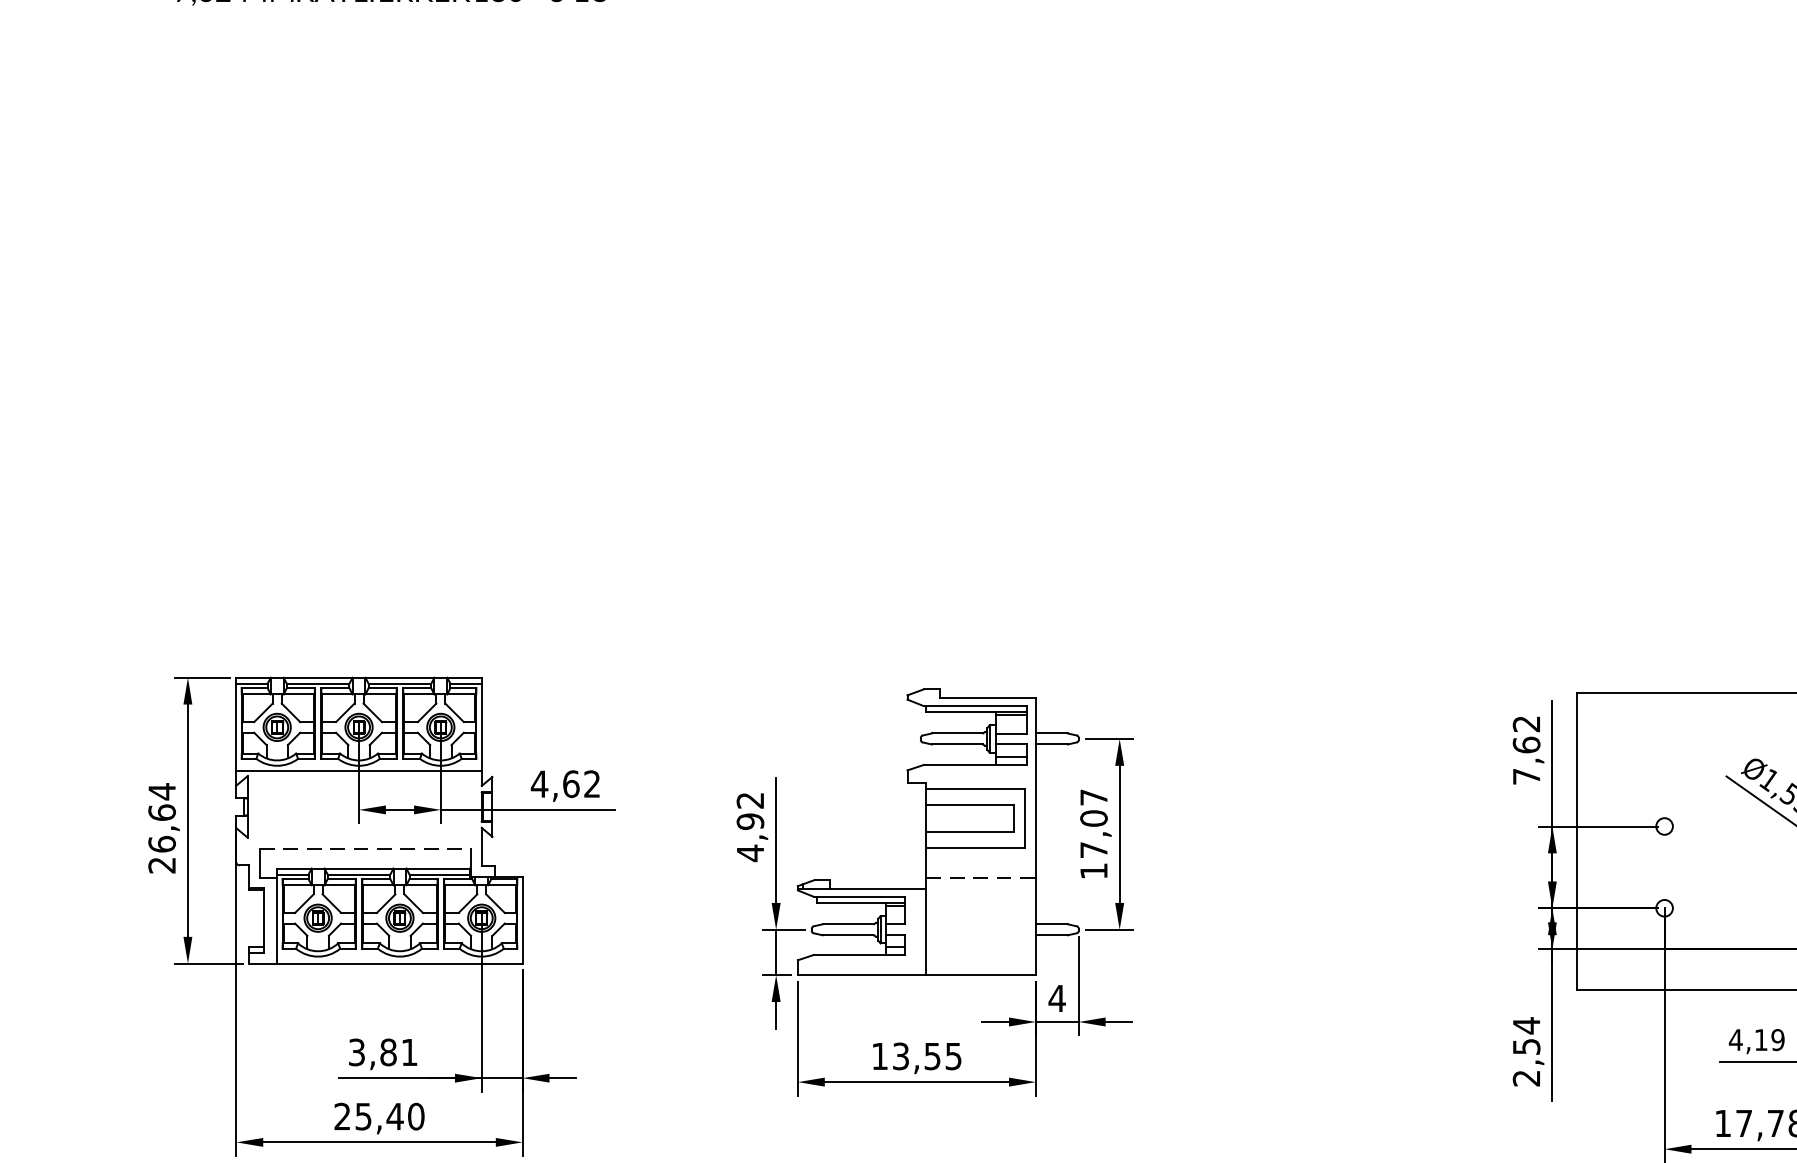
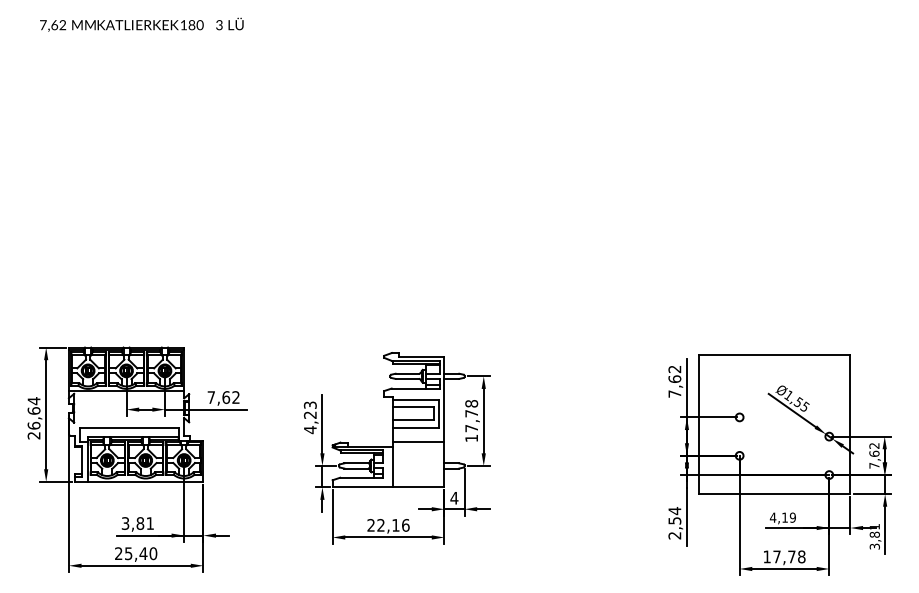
text: (539, 784) -> (211, 397), 4,62 -> 7,62
text: (1093, 807) -> (471, 408), 17,07 -> 17,78
text: (750, 811) -> (310, 410), 4,92 -> 4,23
line: (365, 850) -> (129, 428), dashed -> solid
line: (980, 877) -> (418, 441), dashed -> solid
text: (916, 1056) -> (388, 525), 13,55 -> 22,16

